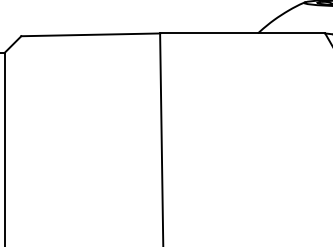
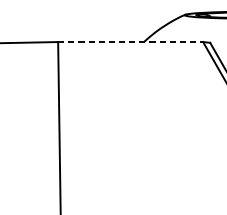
line: (242, 33) -> (130, 42), solid -> dashed

